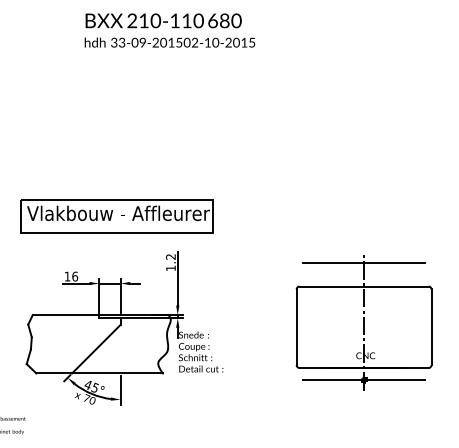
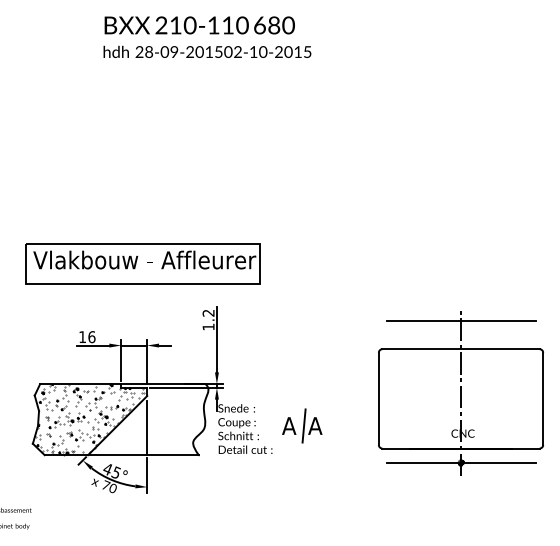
text: (118, 43) -> (144, 52), 33-09-201502-10-2015 -> 28-09-201502-10-2015
part: (364, 322) -> (461, 393), moved
hatch: (73, 344) -> (89, 419), added
part: (247, 349) -> (302, 425), added
line: (120, 350) -> (147, 427), added

